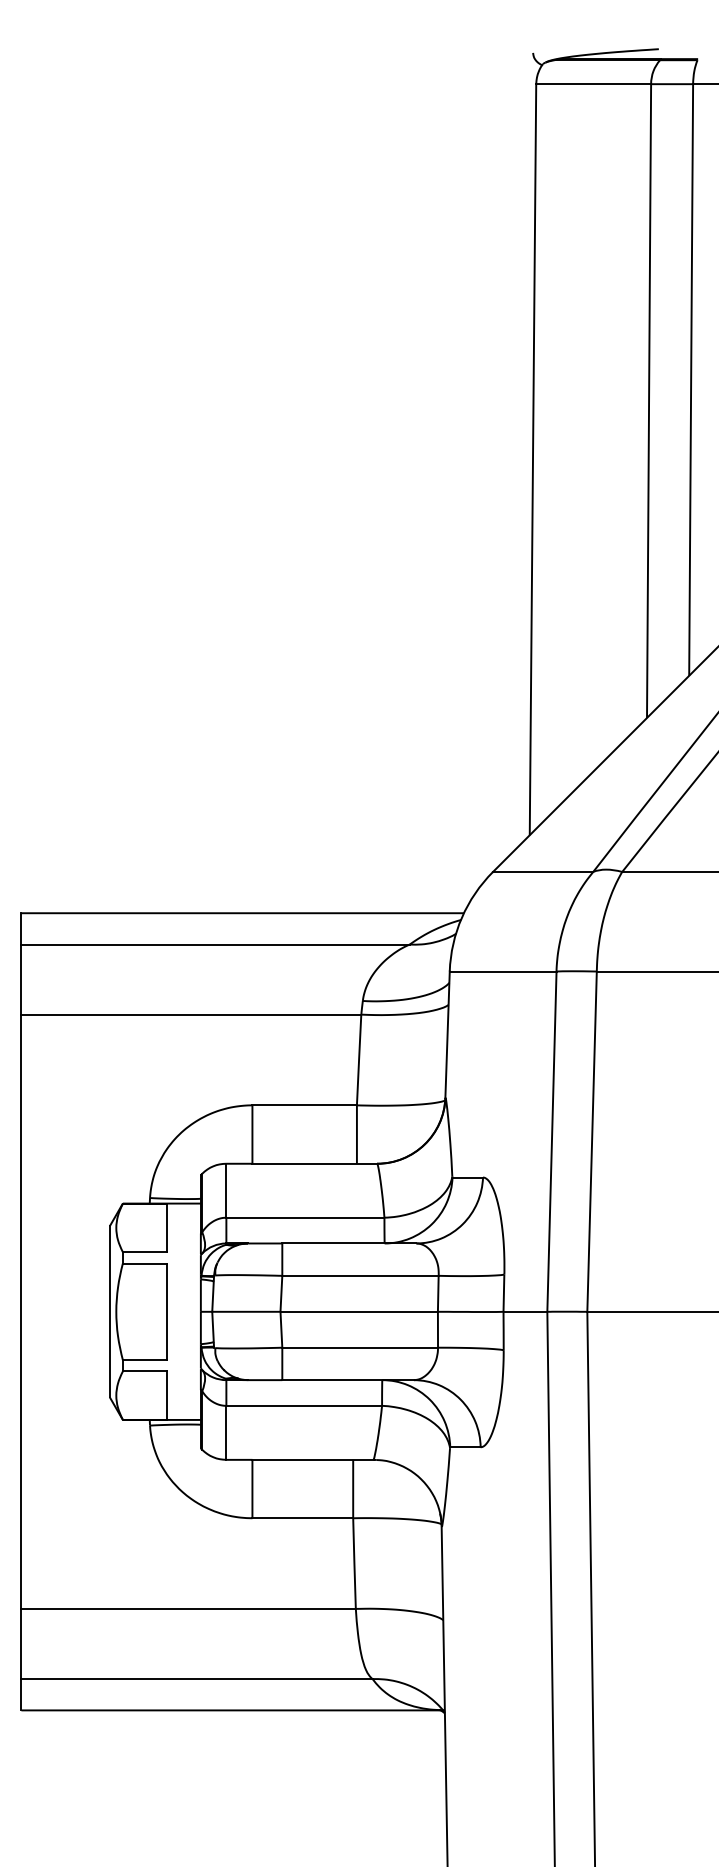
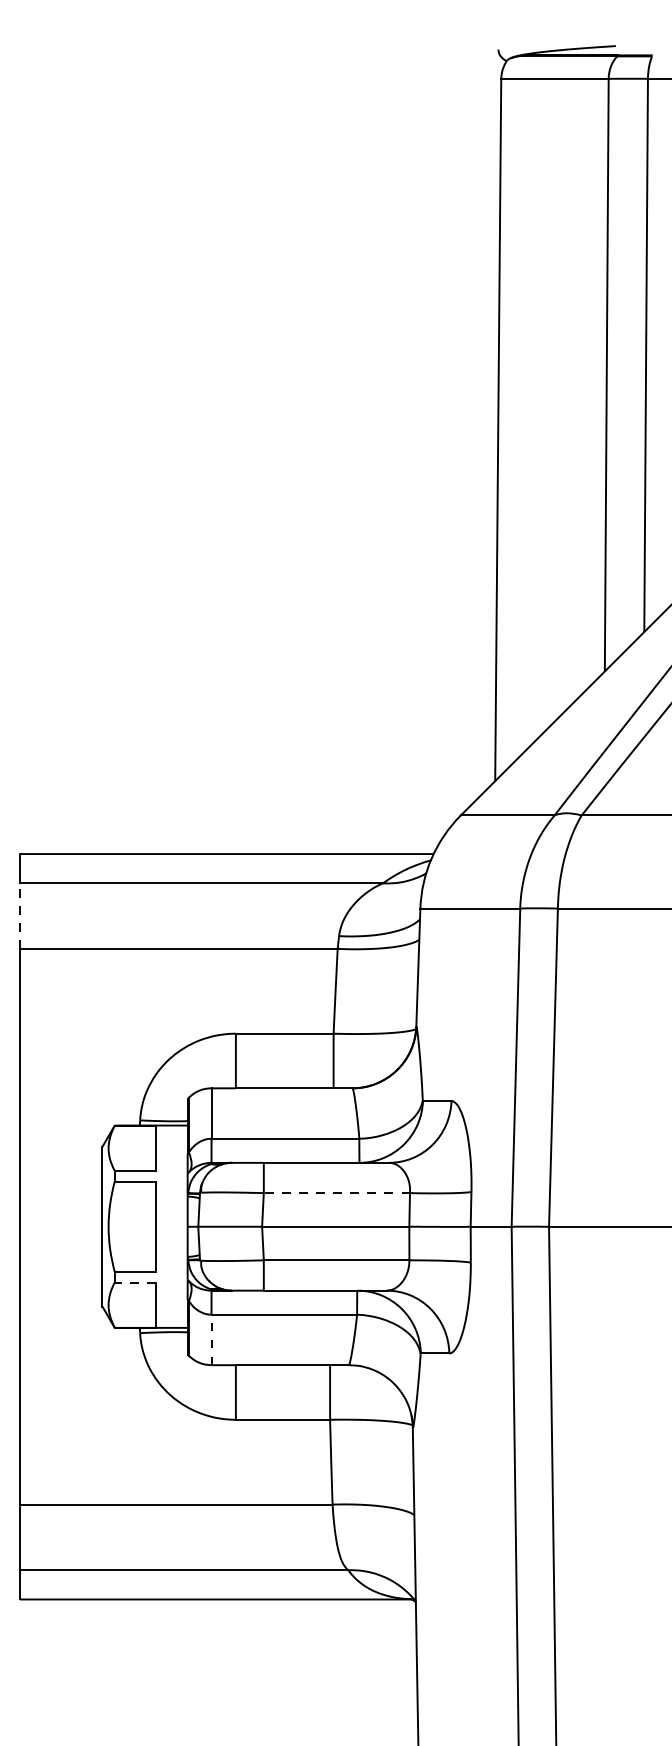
line: (21, 979) -> (19, 916), solid -> dashed
line: (359, 1275) -> (336, 1192), solid -> dashed
line: (144, 1371) -> (134, 1282), solid -> dashed
line: (226, 1432) -> (211, 1339), solid -> dashed

